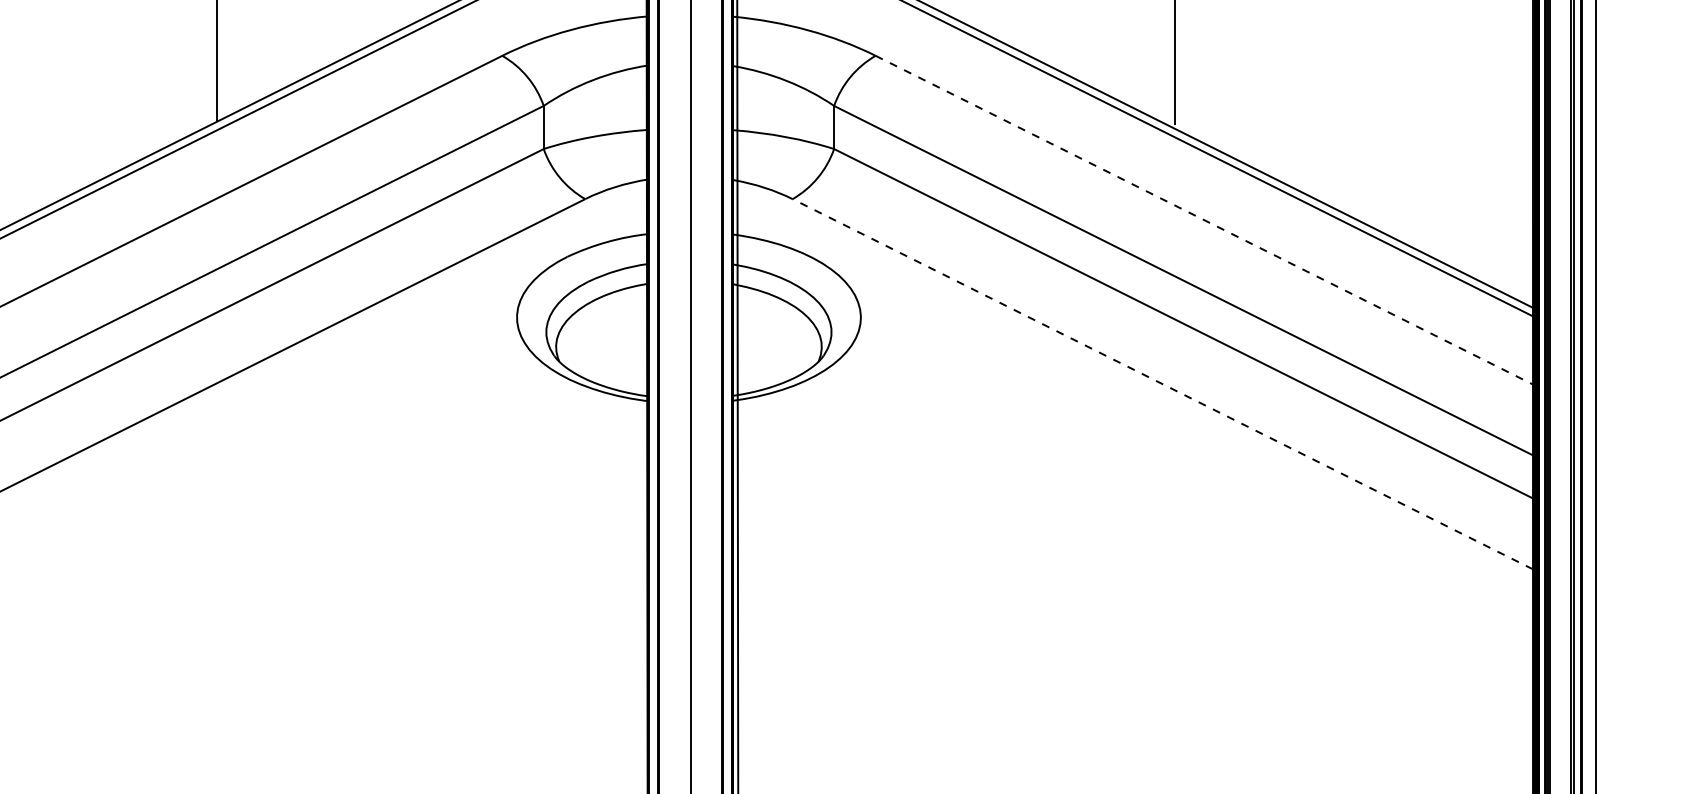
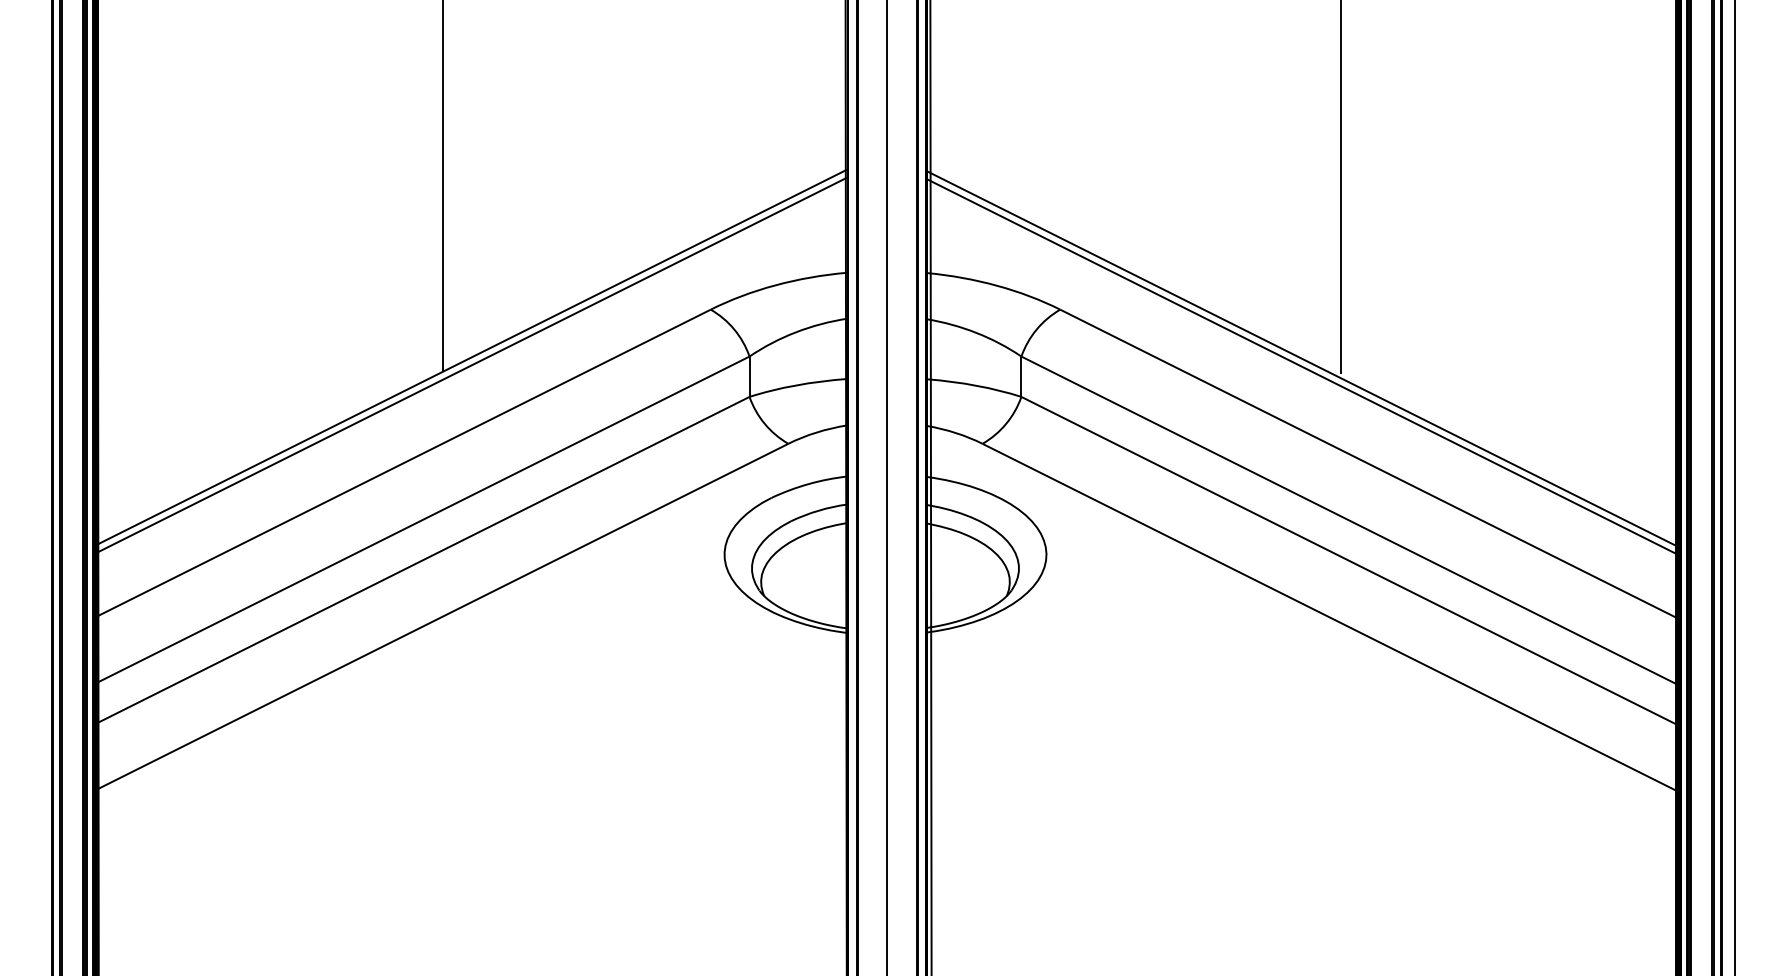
line: (1204, 220) -> (1368, 463), dashed -> solid
line: (1162, 383) -> (1328, 616), dashed -> solid

